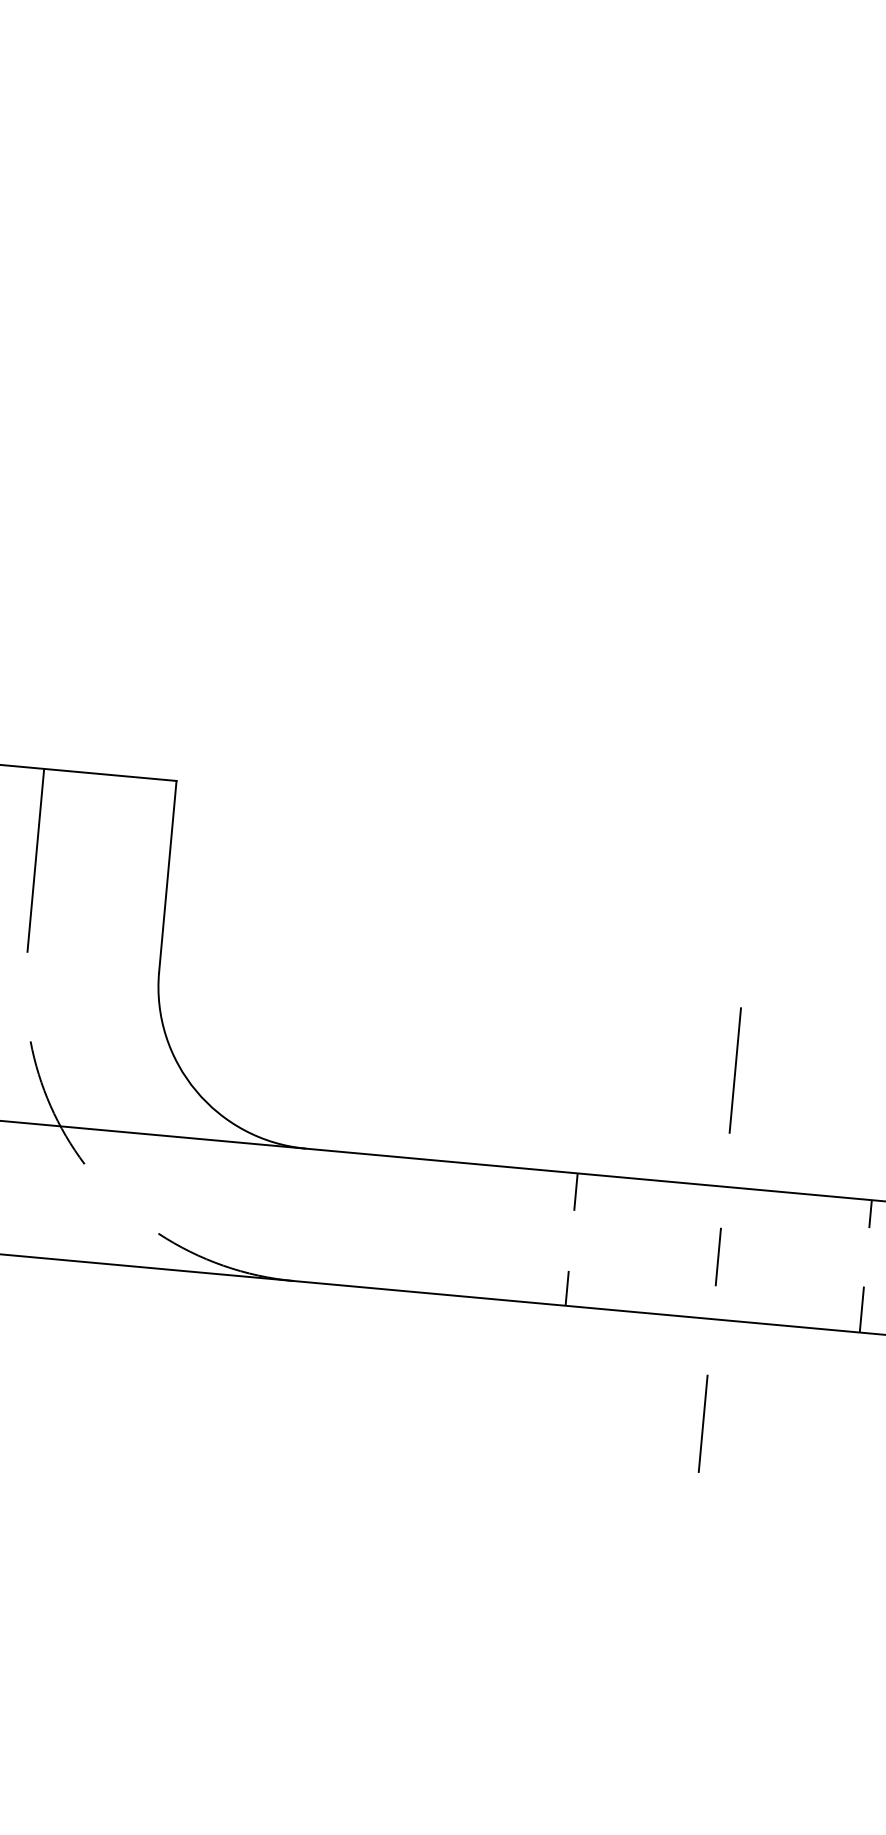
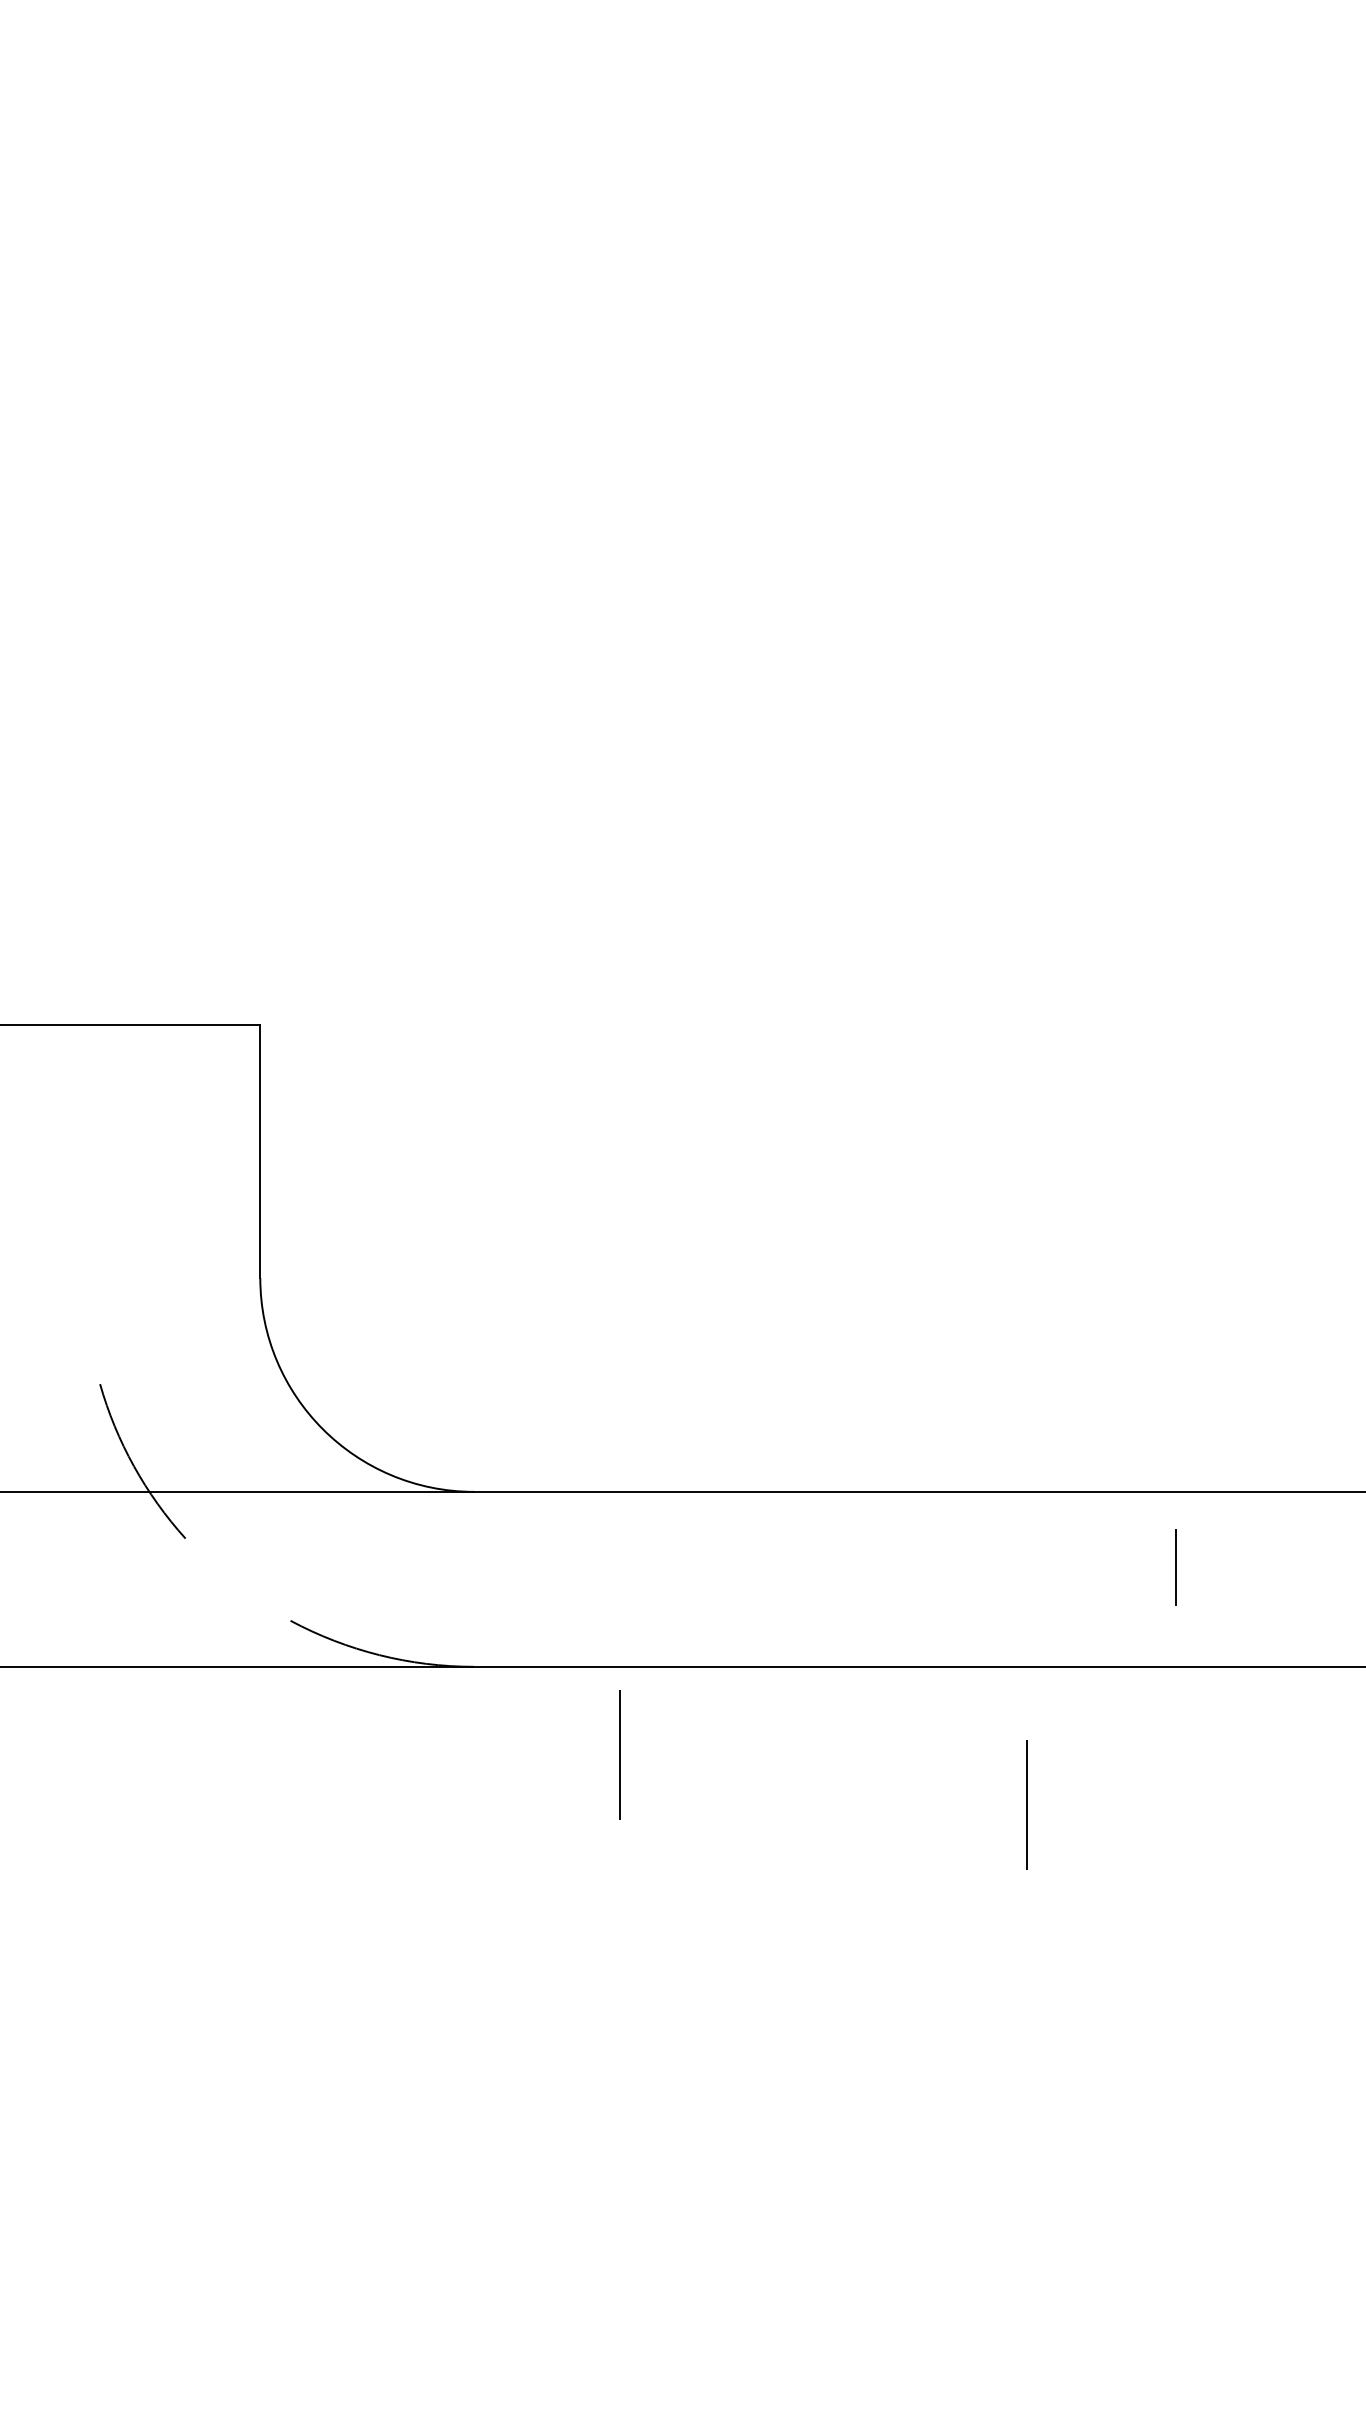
line: (35, 864) -> (85, 1151), removed
line: (735, 1069) -> (1027, 1337), removed
line: (575, 1191) -> (832, 1516), removed
line: (870, 1213) -> (1221, 1509), removed
line: (717, 1256) -> (1175, 1567), moved
line: (566, 1288) -> (832, 1643), removed
line: (861, 1309) -> (1221, 1636), removed
line: (398, 1357) -> (619, 1754), added

